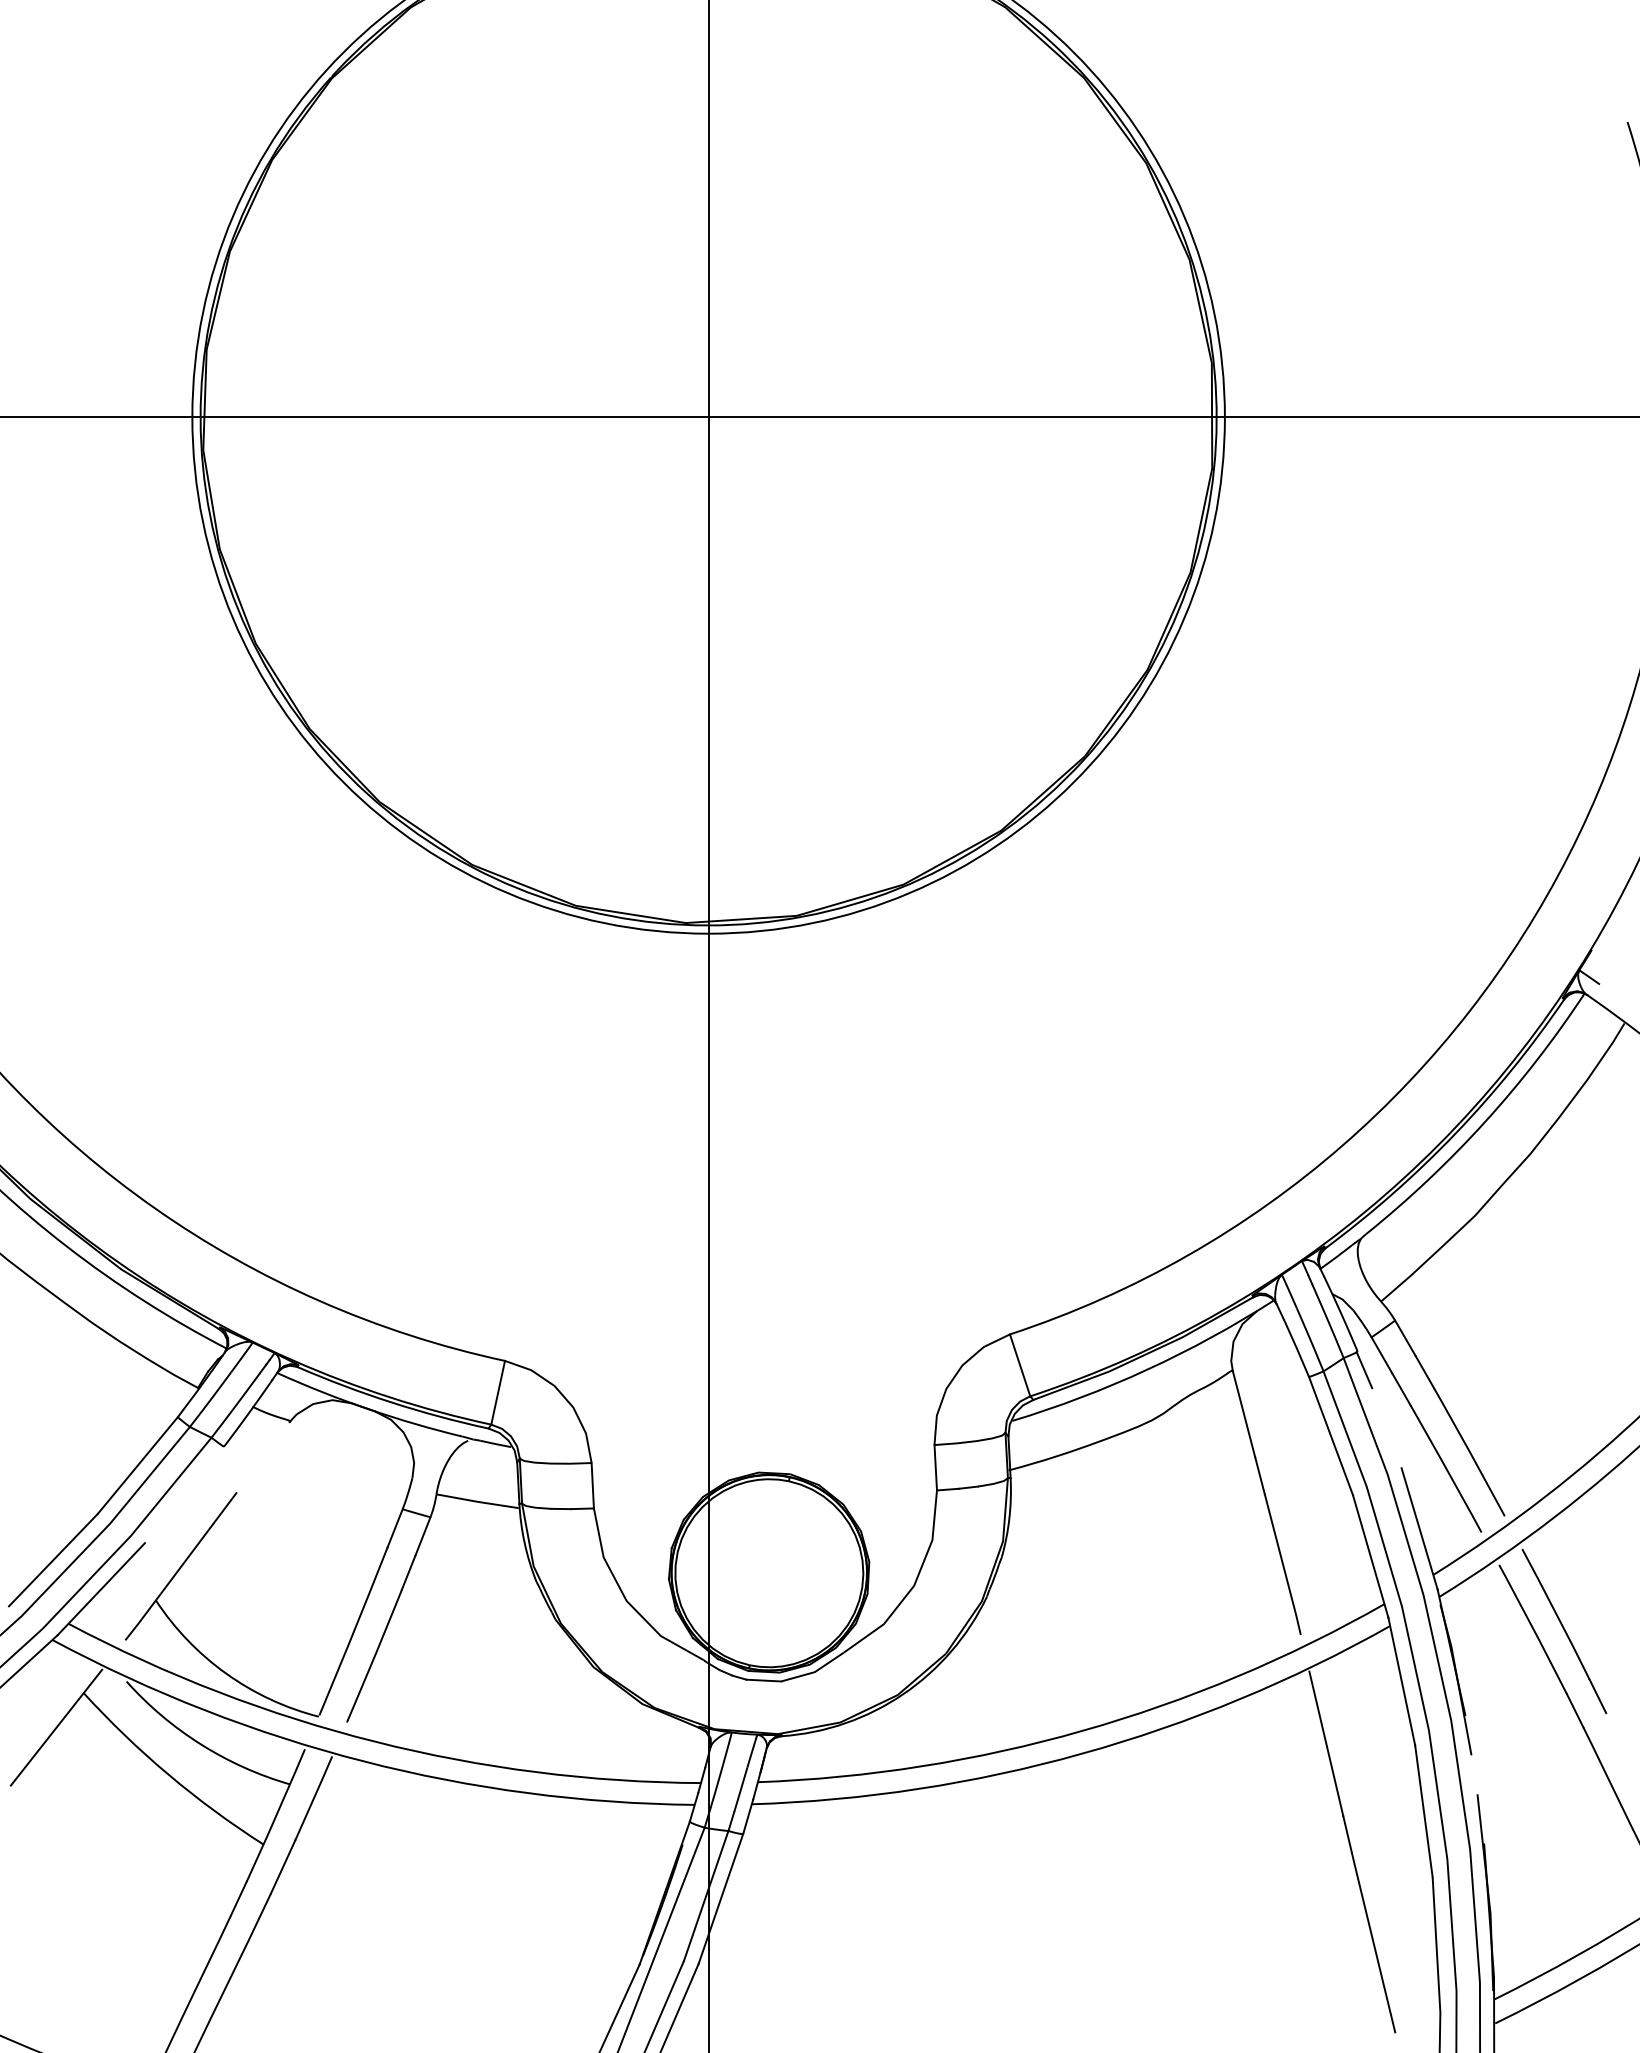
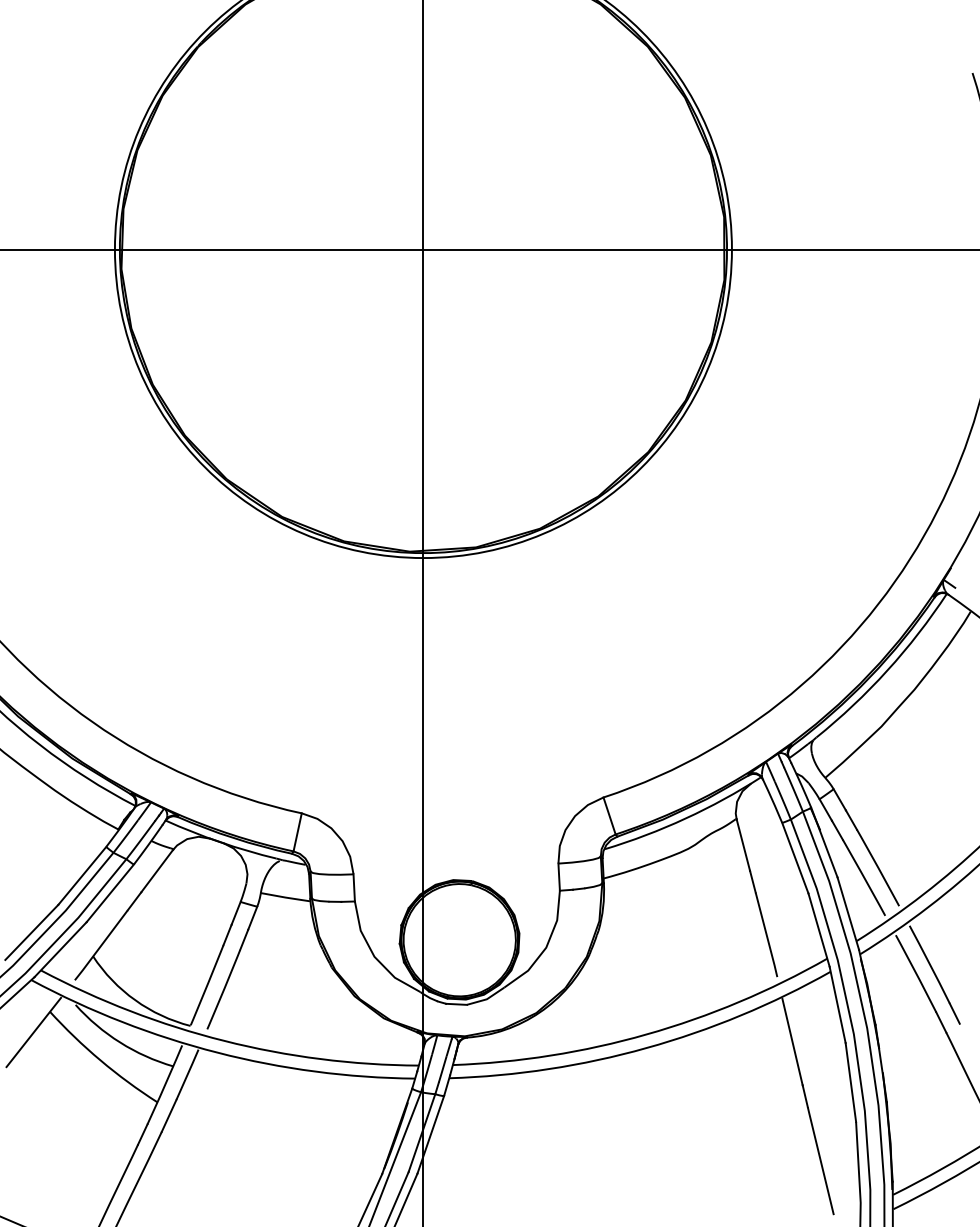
line: (1379, 1409) -> (824, 842), added
line: (263, 1456) -> (157, 870), added
line: (183, 1495) -> (109, 893), added
line: (1473, 1779) -> (880, 1063), added

